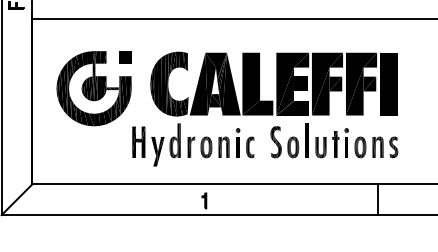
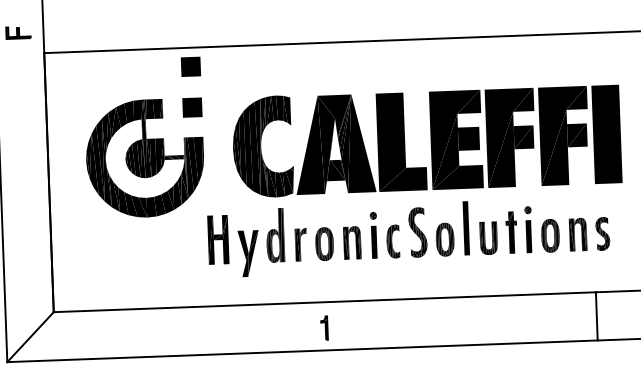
part: (125, 31) -> (191, 66), added
part: (334, 140) -> (509, 226), moved

